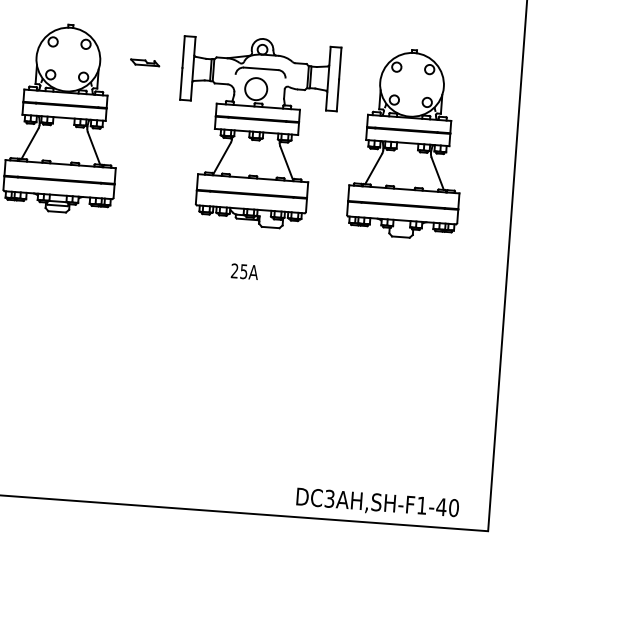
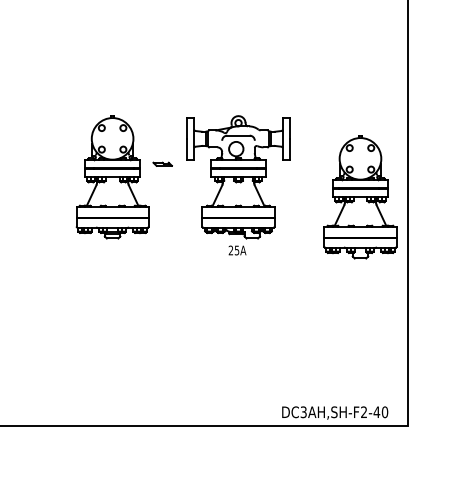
part: (144, 61) -> (162, 163), moved
part: (407, 143) -> (360, 197), moved
text: (244, 271) -> (237, 250), moved
text: (421, 504) -> (363, 411), DC3AH,SH-F1-40 -> DC3AH,SH-F2-40

